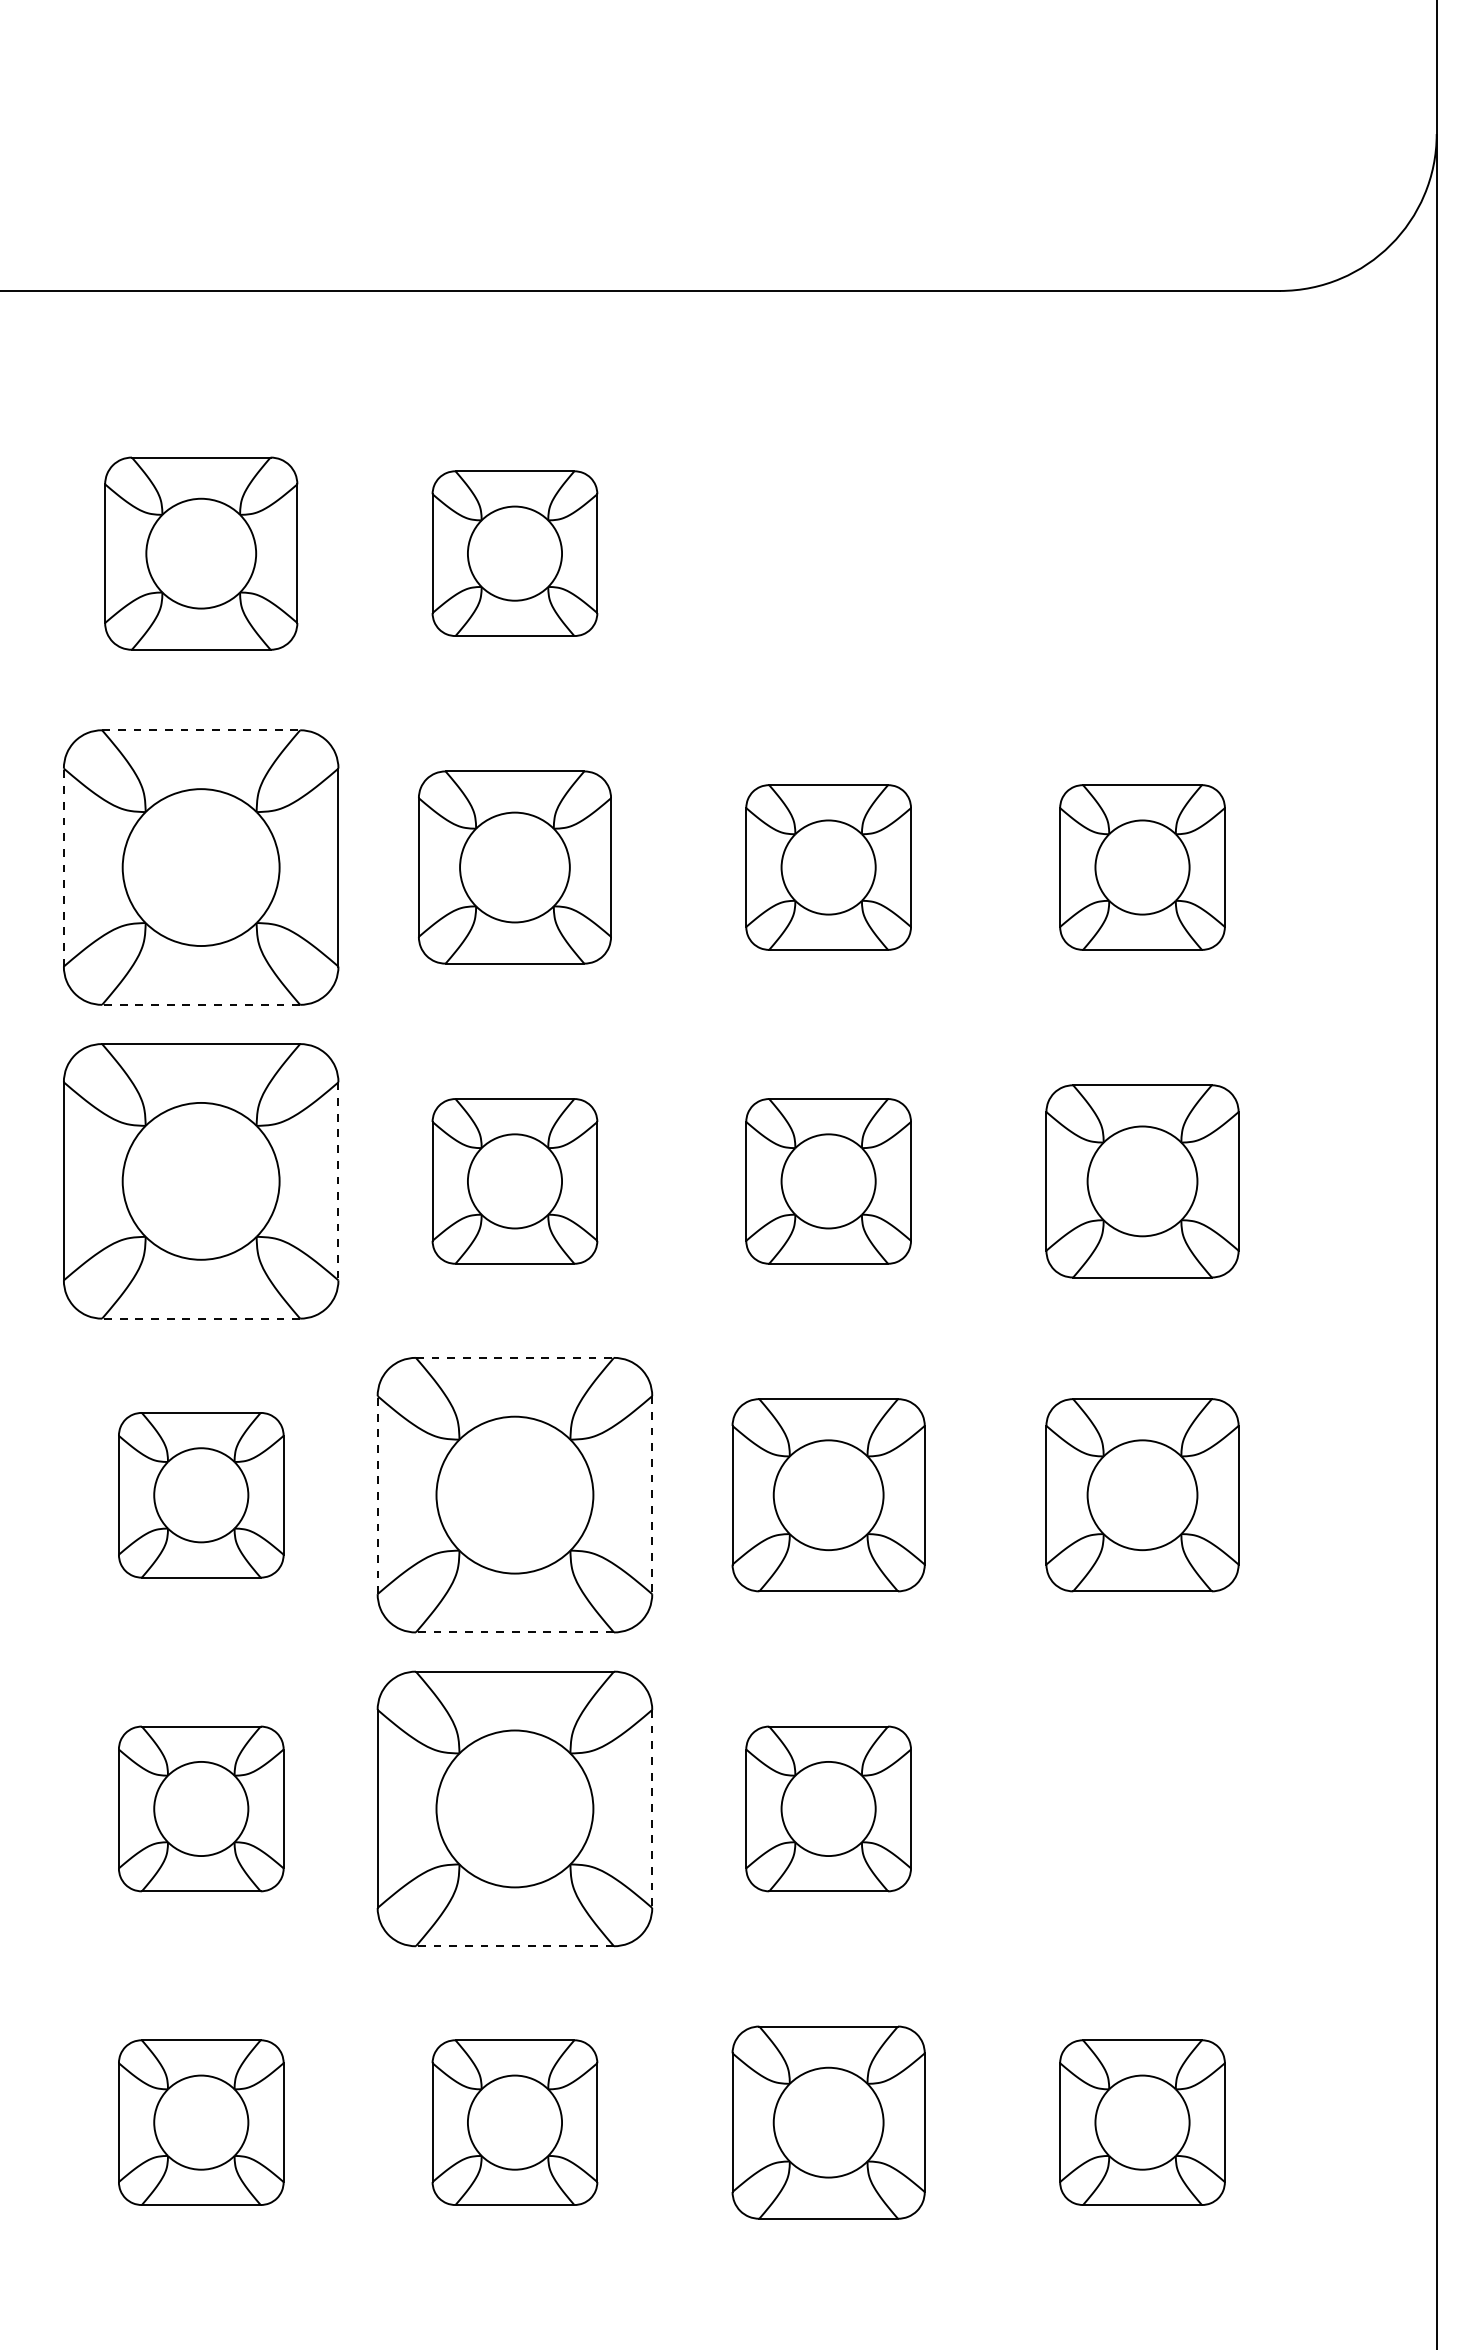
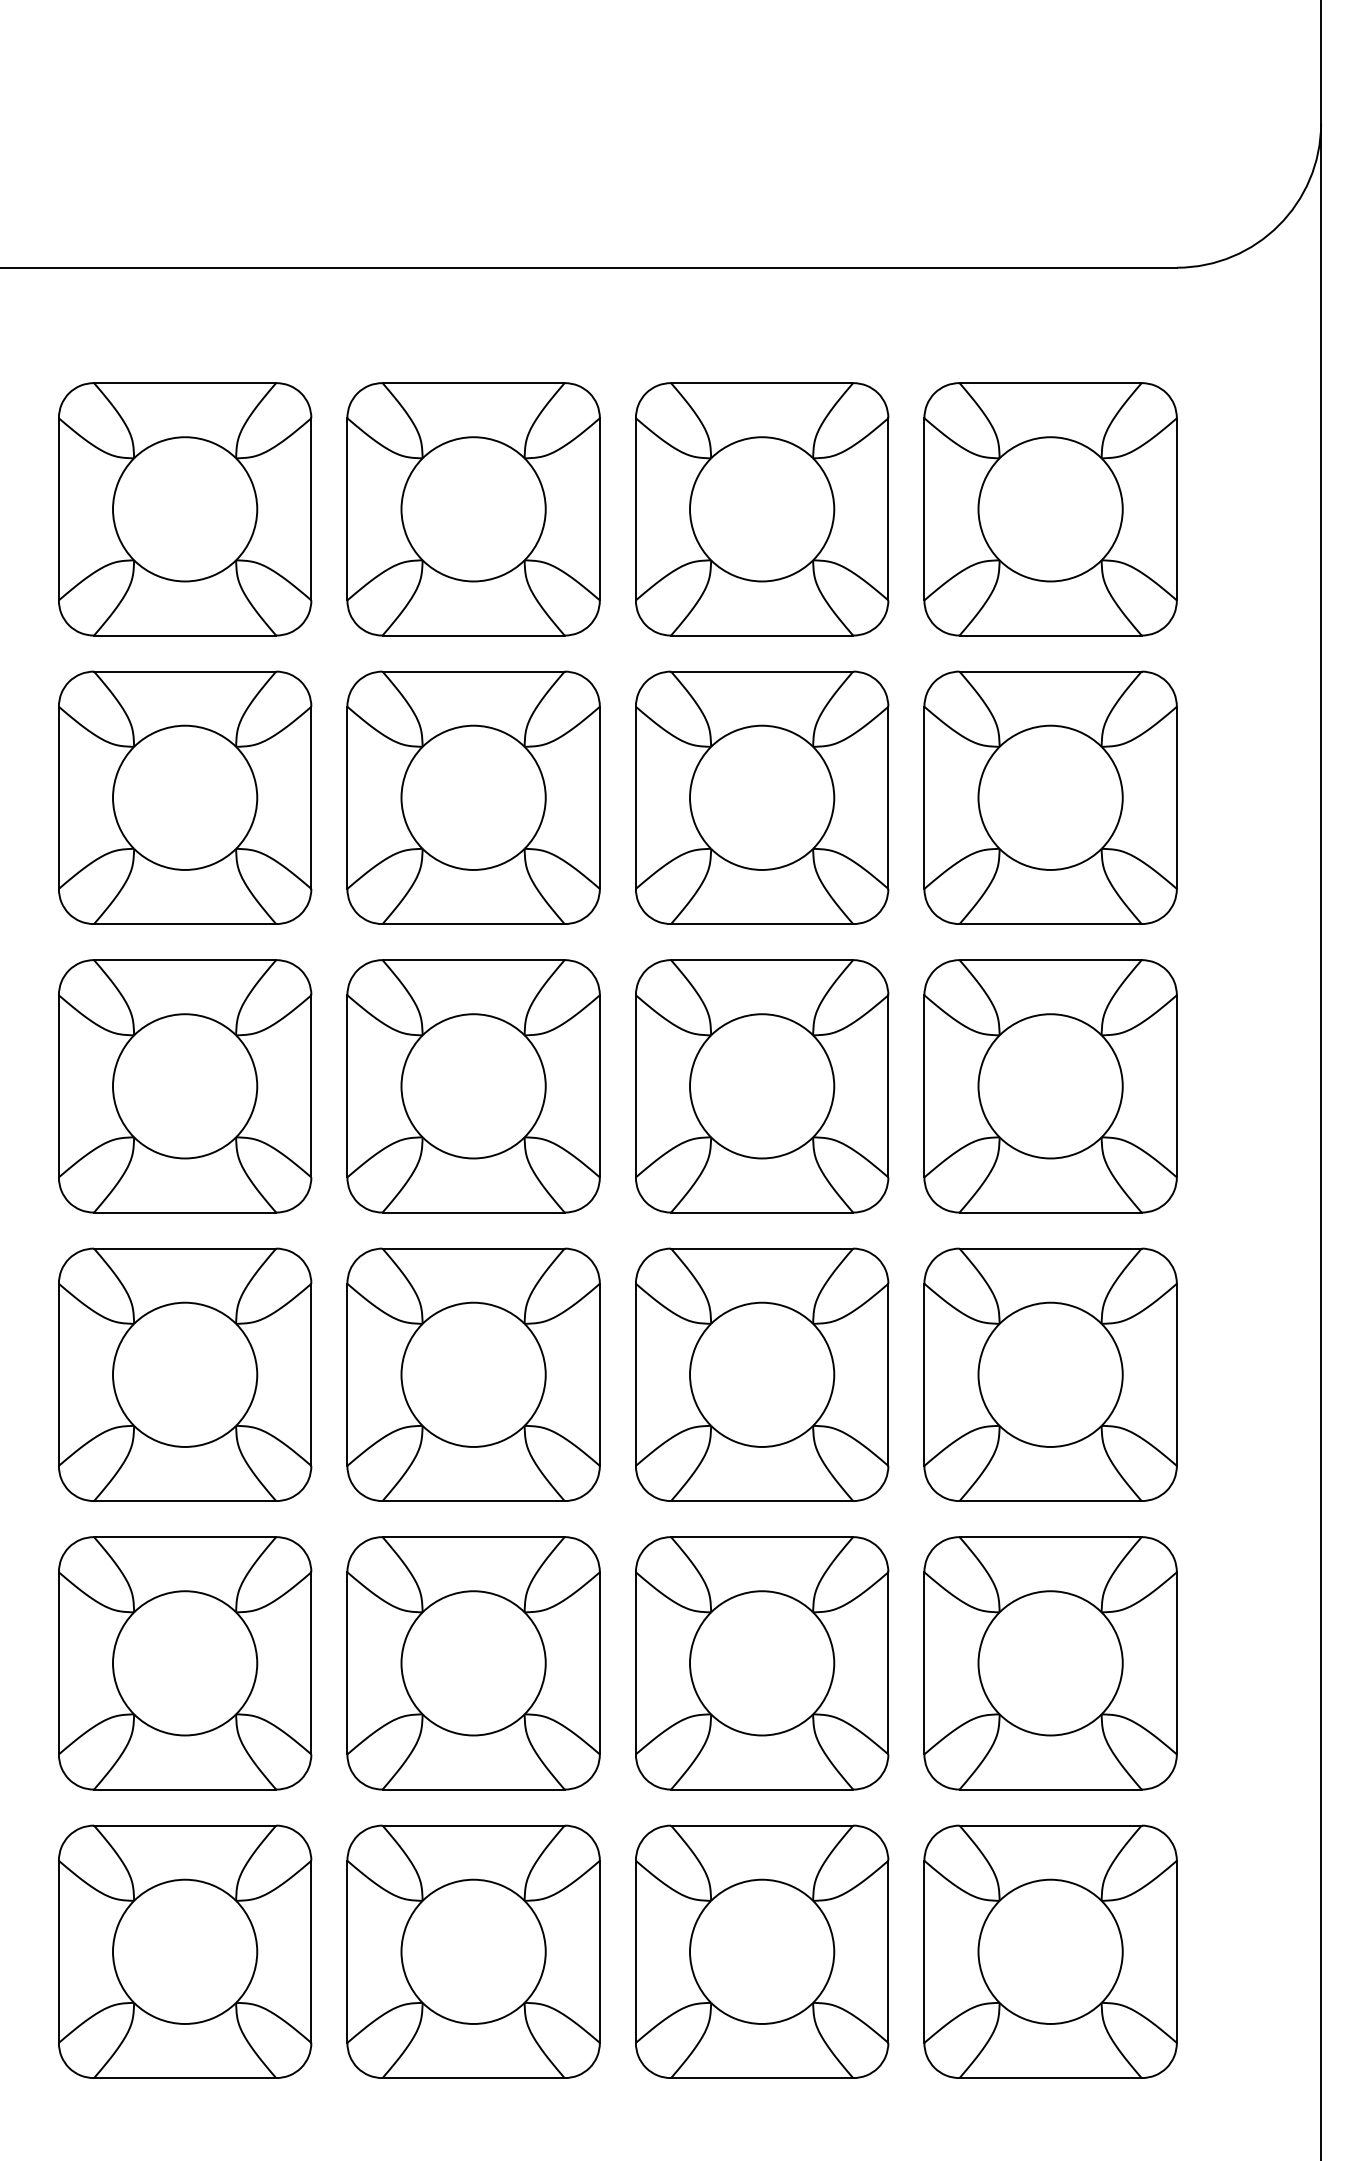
part: (201, 553) -> (185, 509), size x1.43
part: (514, 553) -> (473, 509), size x1.67
part: (828, 553) -> (761, 509), added
part: (1142, 553) -> (1050, 509), added
line: (201, 730) -> (185, 671), dashed -> solid
line: (63, 867) -> (58, 797), dashed -> solid
part: (514, 867) -> (473, 797), size x1.43
part: (828, 867) -> (761, 797), size x1.67
part: (1142, 867) -> (1050, 797), size x1.67
line: (200, 1004) -> (184, 923), dashed -> solid
line: (338, 1181) -> (311, 1086), dashed -> solid
part: (514, 1181) -> (473, 1086), size x1.67
part: (828, 1181) -> (761, 1086), size x1.67
part: (1142, 1181) -> (1050, 1086), size x1.43
line: (200, 1318) -> (184, 1212), dashed -> solid
line: (515, 1357) -> (474, 1248), dashed -> solid
line: (377, 1494) -> (347, 1374), dashed -> solid
part: (201, 1495) -> (185, 1375), size x1.67
line: (652, 1495) -> (600, 1375), dashed -> solid
part: (828, 1495) -> (761, 1375), size x1.43
part: (1142, 1495) -> (1050, 1375), size x1.43
line: (514, 1632) -> (473, 1501), dashed -> solid
part: (201, 1808) -> (185, 1662), size x1.67
part: (828, 1808) -> (761, 1662), size x1.67
part: (1142, 1808) -> (1050, 1662), added
line: (652, 1809) -> (600, 1663), dashed -> solid
line: (514, 1946) -> (473, 1789), dashed -> solid
part: (201, 2122) -> (185, 1951), size x1.67
part: (514, 2122) -> (473, 1951), size x1.67
part: (828, 2122) -> (761, 1951), size x1.43
part: (1142, 2122) -> (1050, 1951), size x1.67

